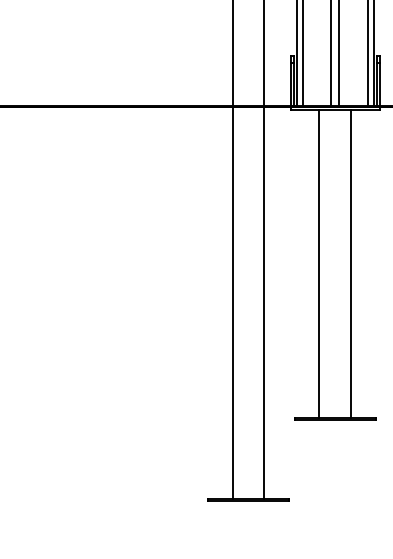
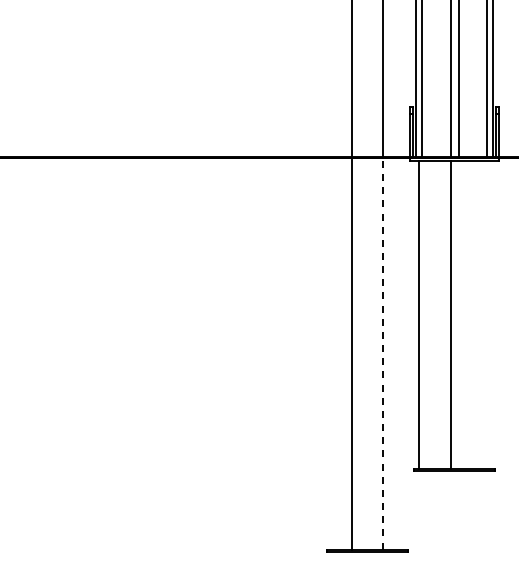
line: (318, 263) -> (418, 314), moved
line: (350, 263) -> (450, 314), moved
line: (263, 302) -> (383, 353), solid -> dashed

